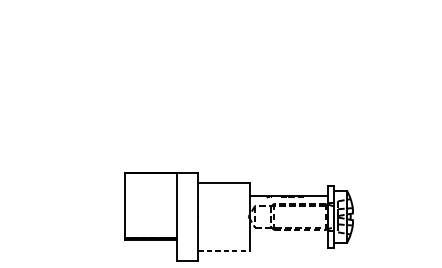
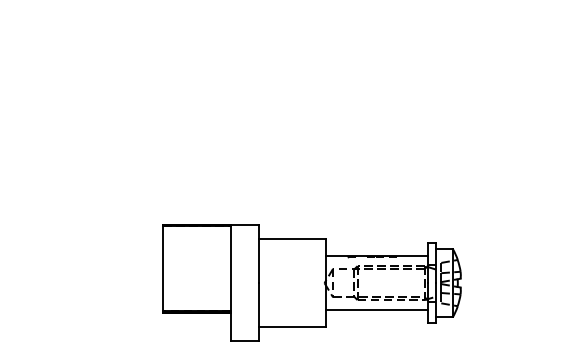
line: (289, 237) -> (377, 310), added
line: (224, 250) -> (292, 327), dashed -> solid

